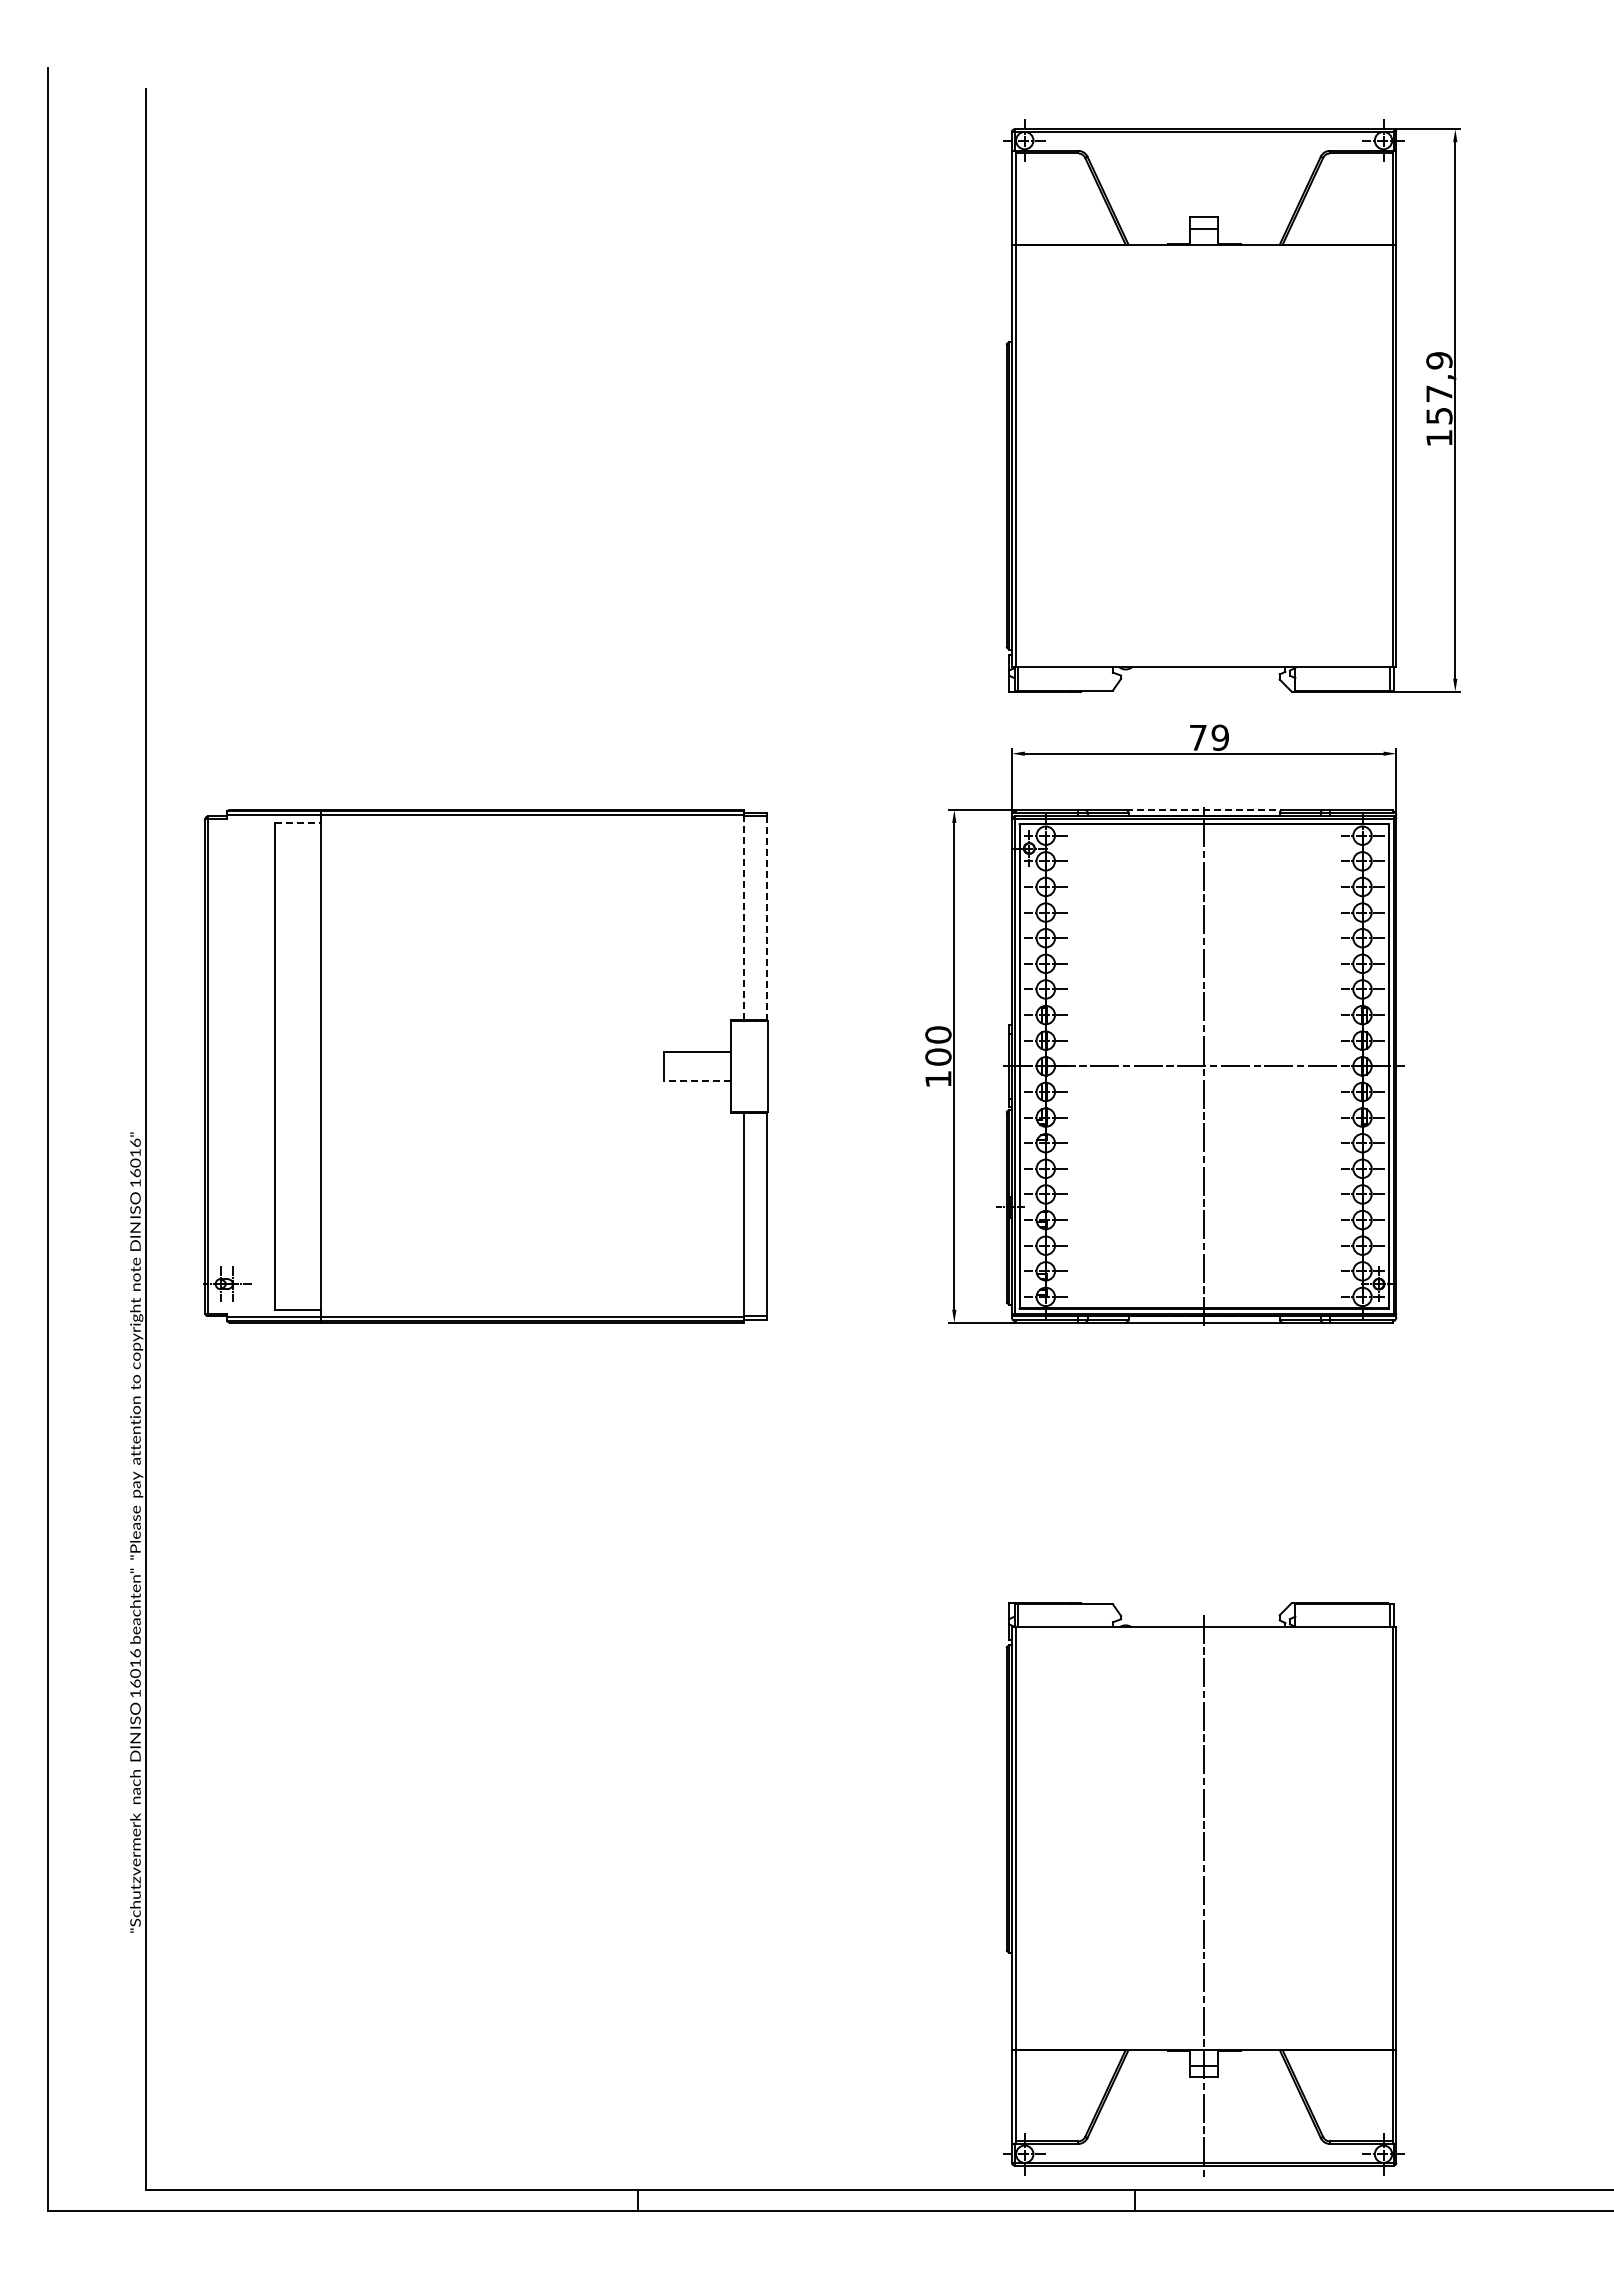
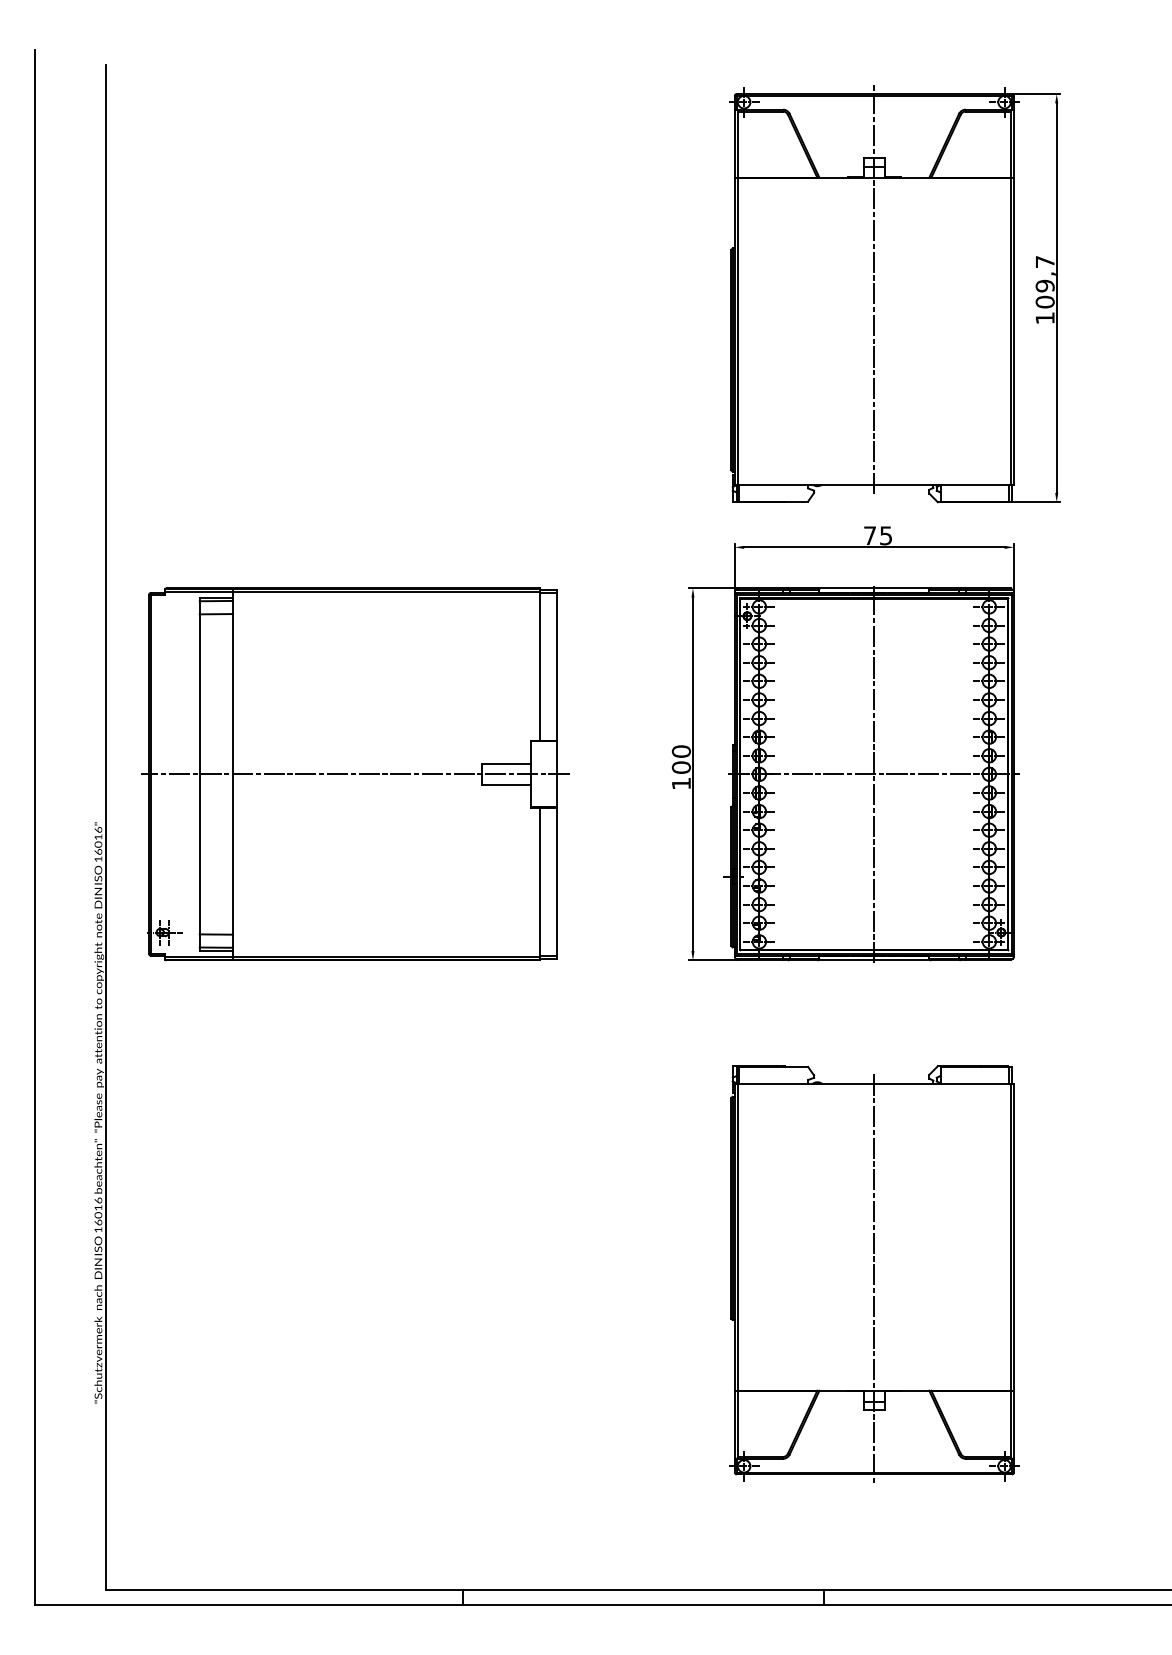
text: (1439, 388) -> (1045, 282), 157,9 -> 109,7
line: (1204, 397) -> (874, 288), added
text: (1219, 737) -> (885, 535), 79 -> 75
line: (1204, 810) -> (874, 588), dashed -> solid
line: (297, 822) -> (216, 597), dashed -> solid
line: (297, 827) -> (216, 600), added
line: (297, 845) -> (216, 614), added
line: (743, 916) -> (539, 665), dashed -> solid
line: (766, 918) -> (556, 667), dashed -> solid
line: (489, 1066) -> (355, 774), added
line: (696, 1080) -> (505, 784), dashed -> solid
line: (297, 1286) -> (216, 934), added
line: (297, 1304) -> (216, 947), added
part: (1203, 1889) -> (873, 1274), moved

